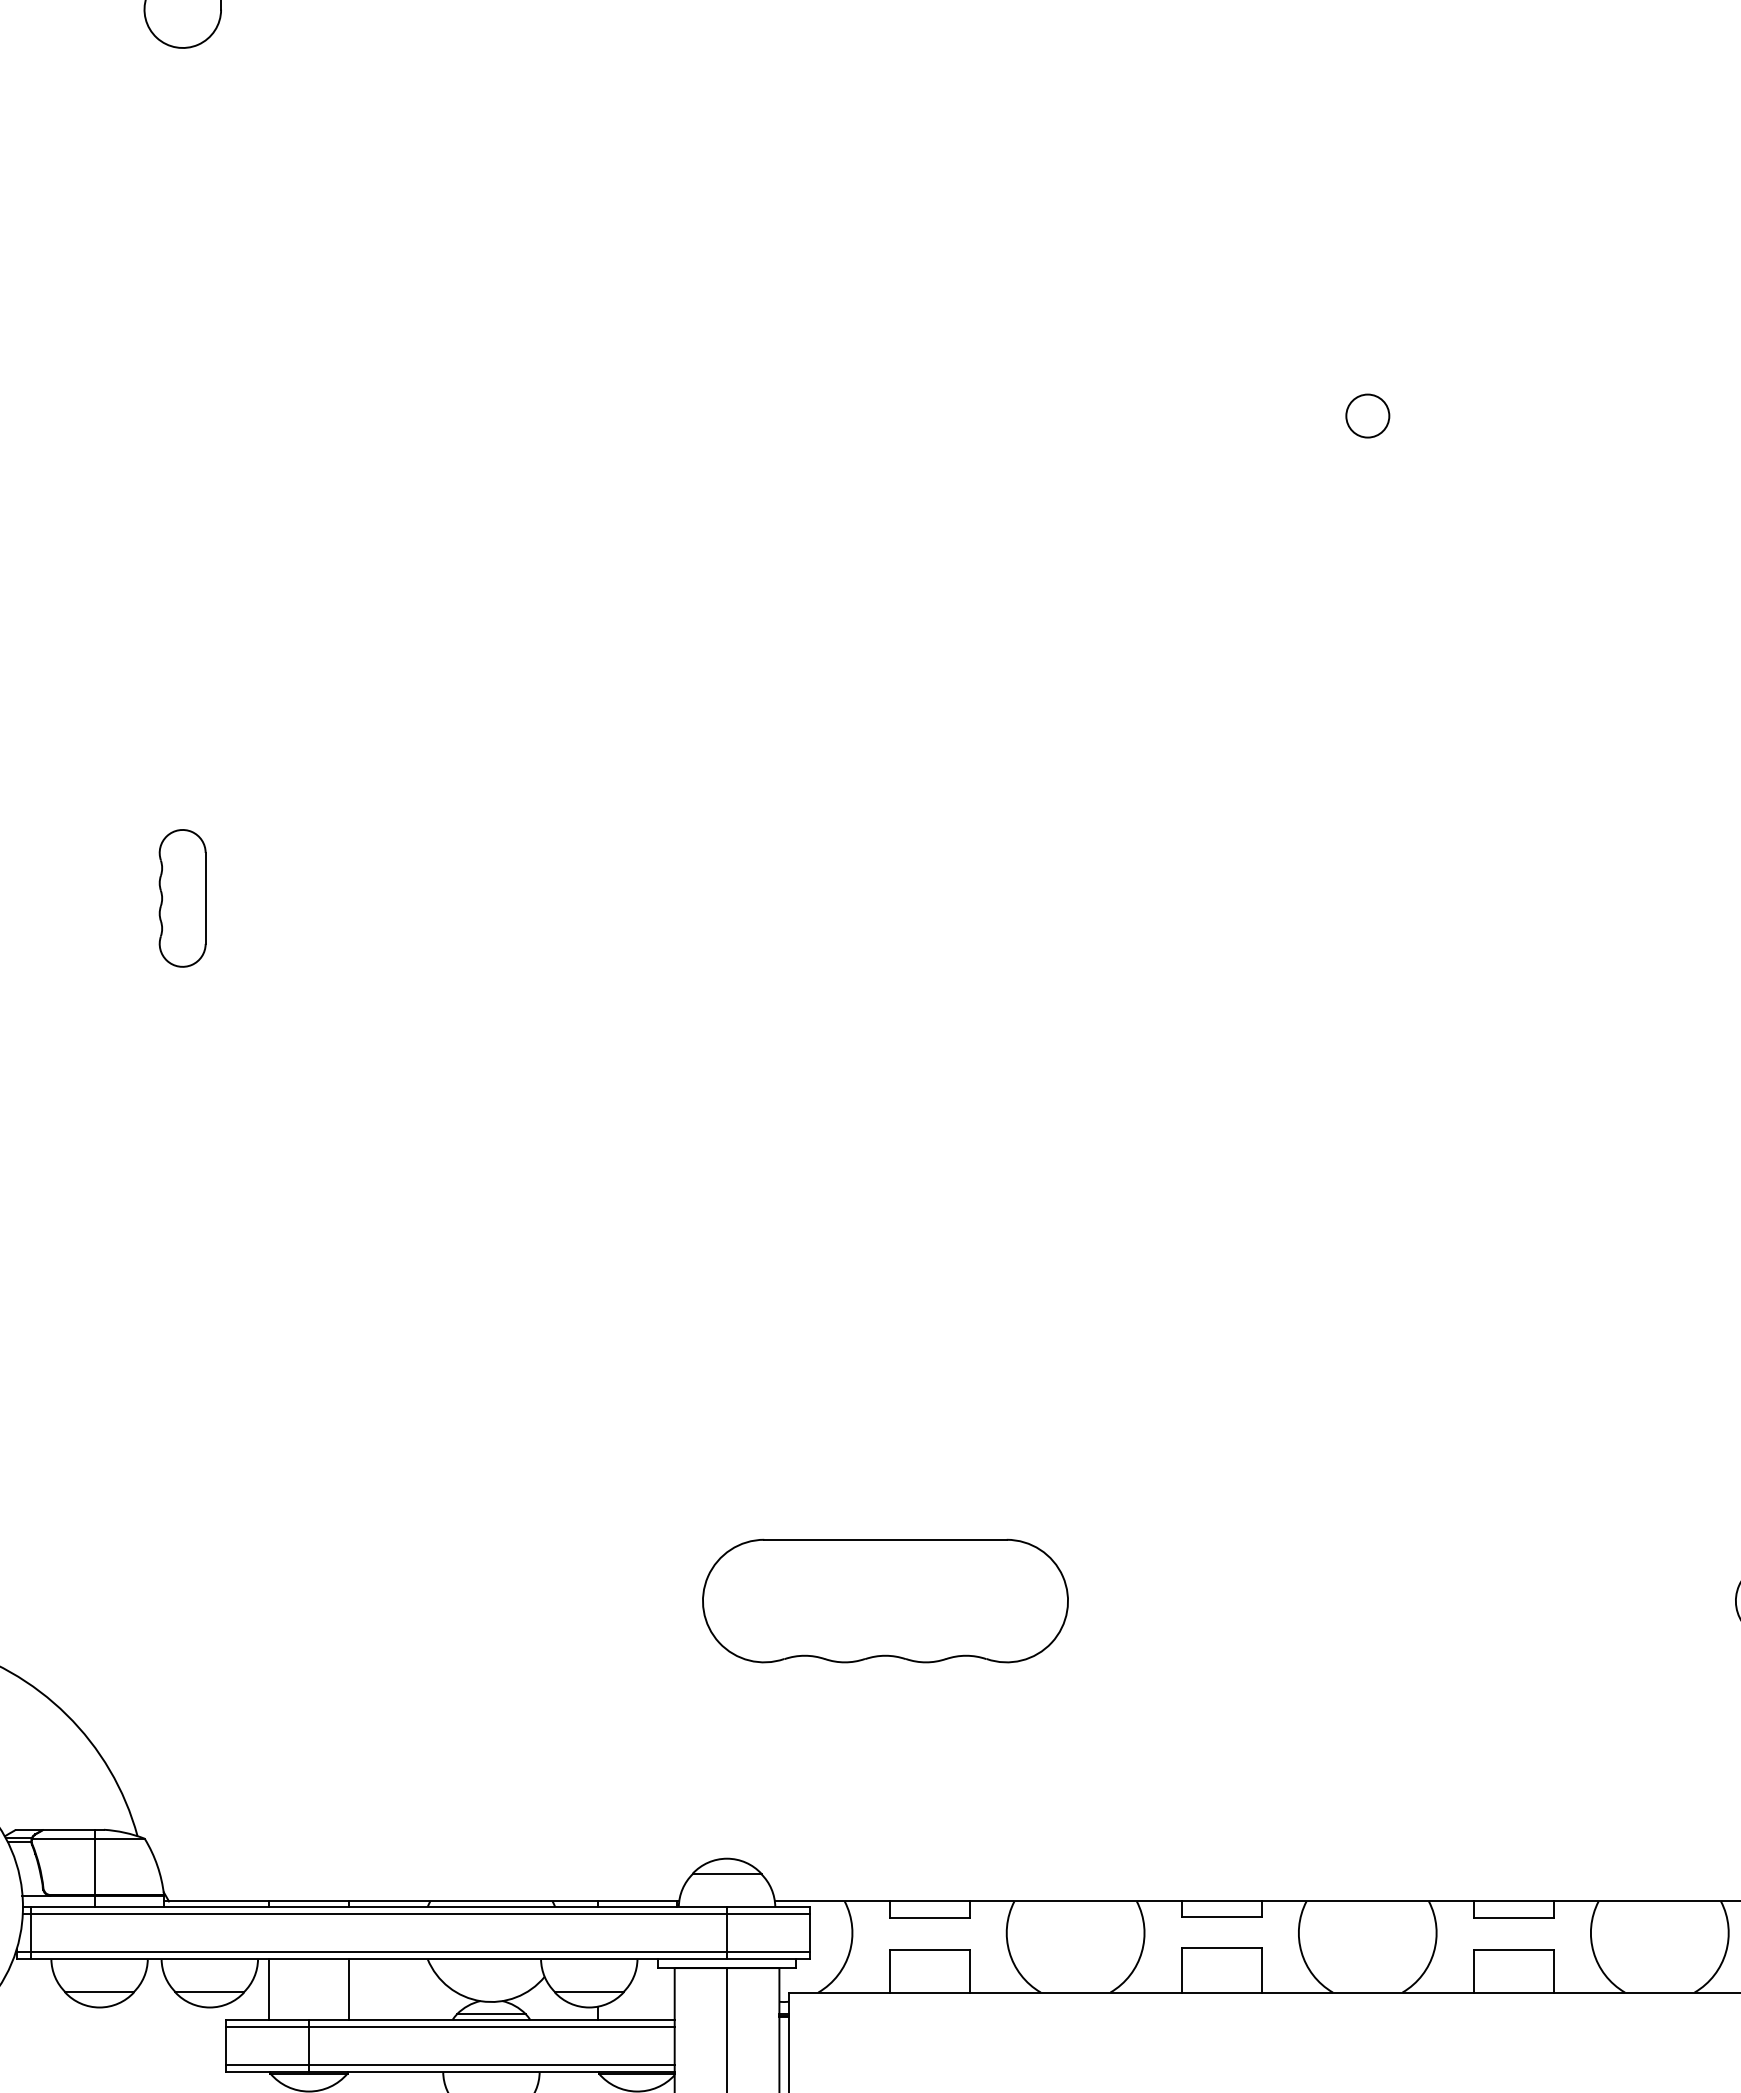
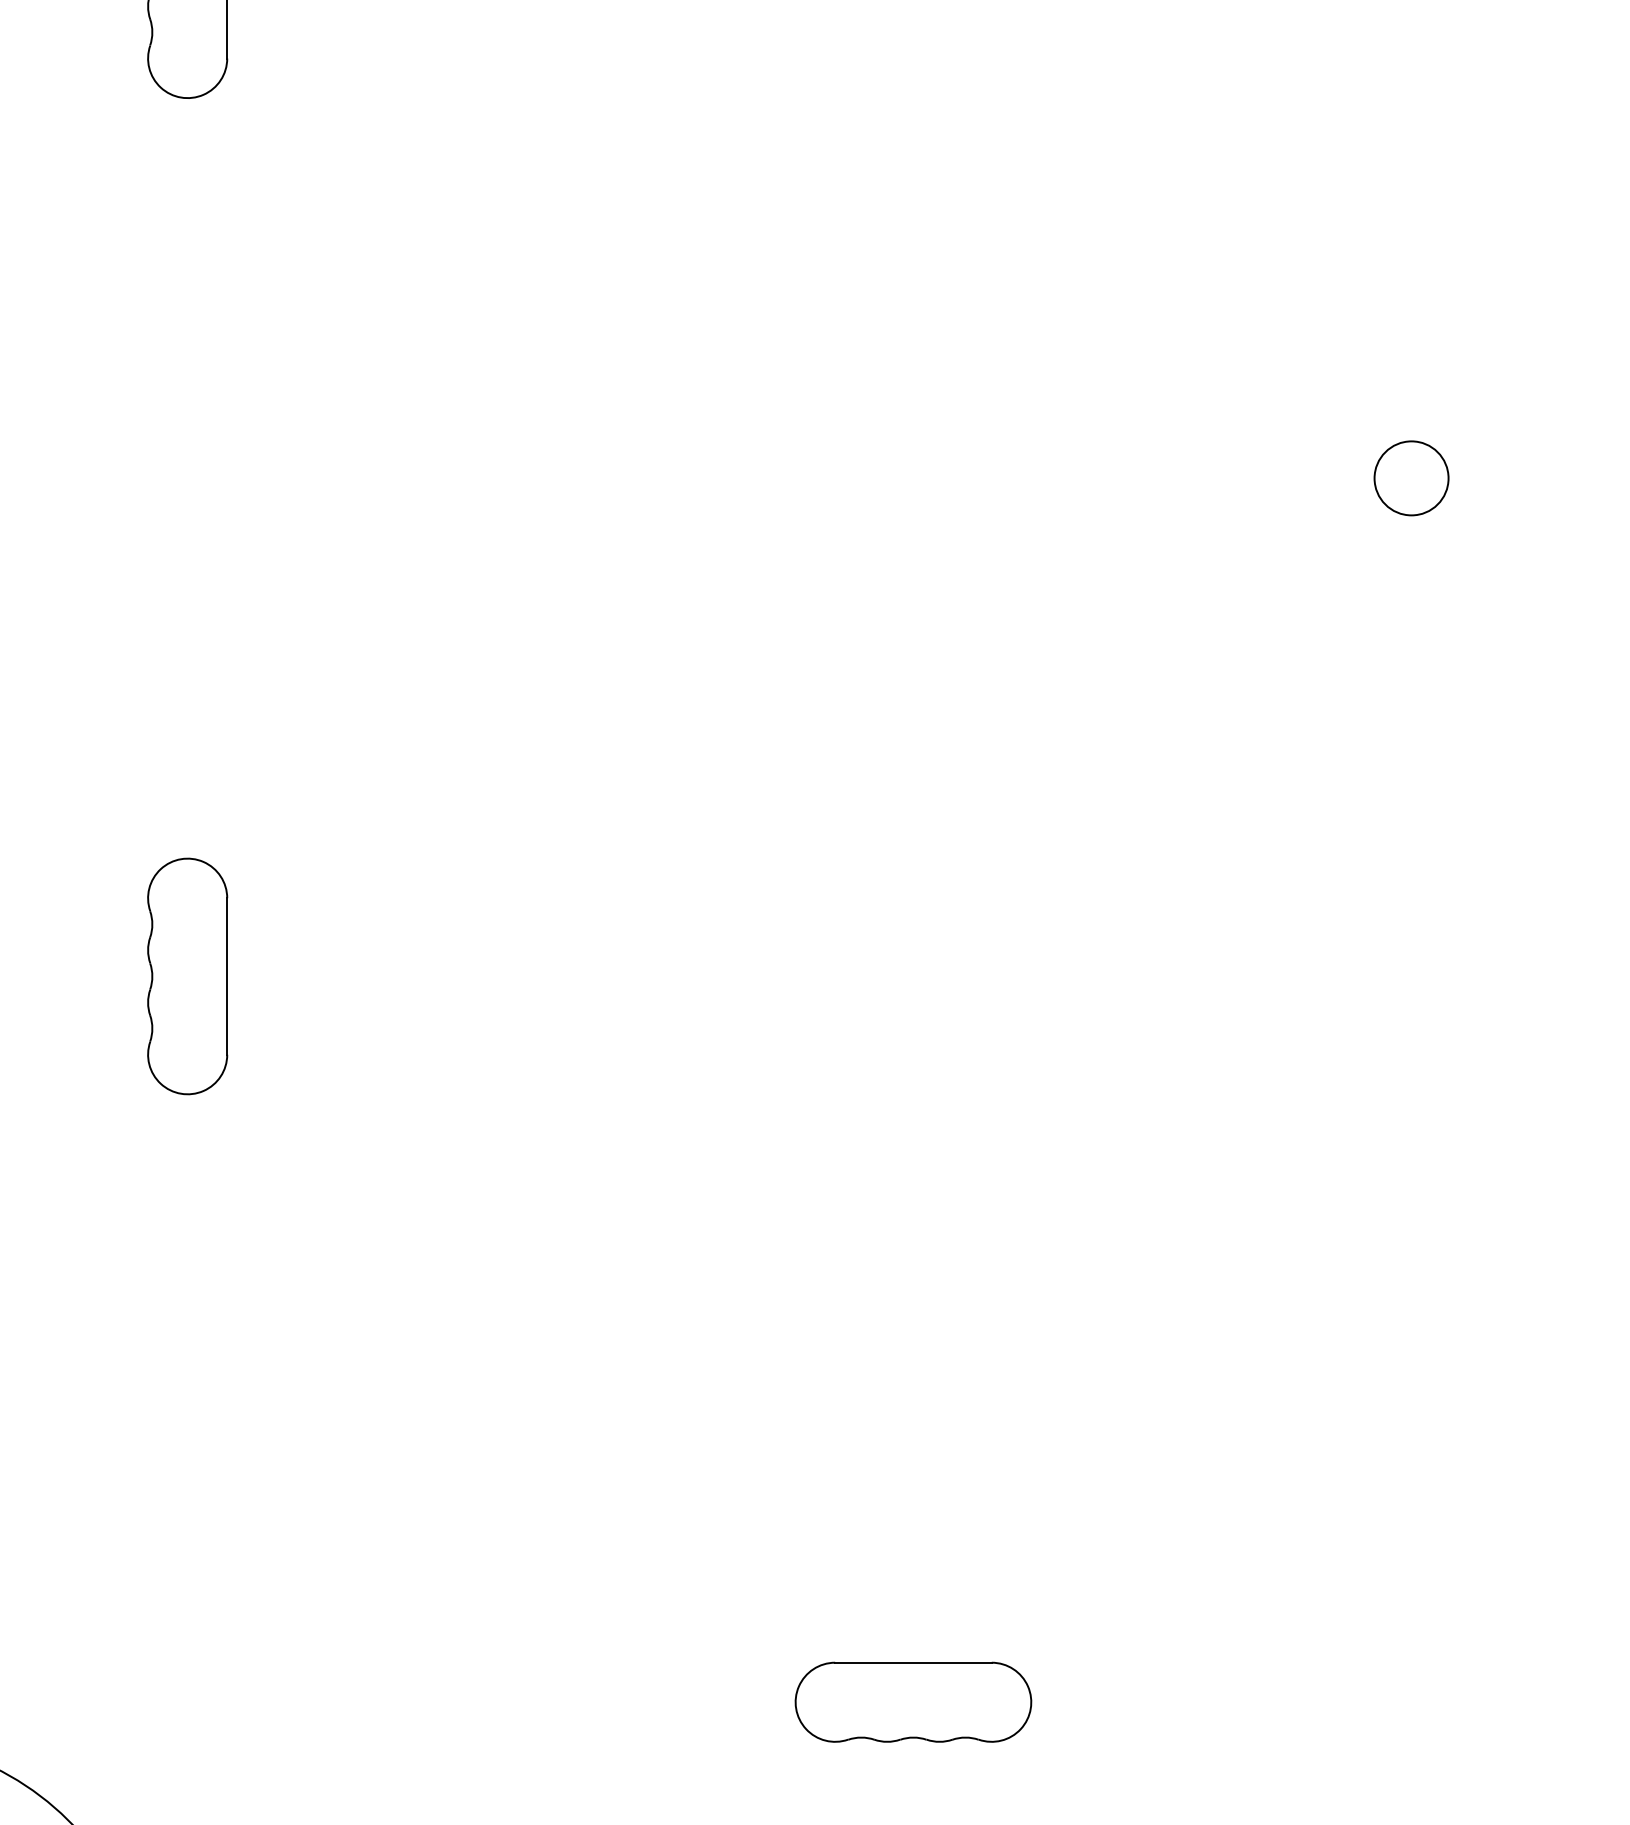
circle: (1367, 415) -> (1411, 477), size x1.67
part: (182, 898) -> (187, 976), size x1.67
part: (885, 1600) -> (913, 1701), size x0.62

